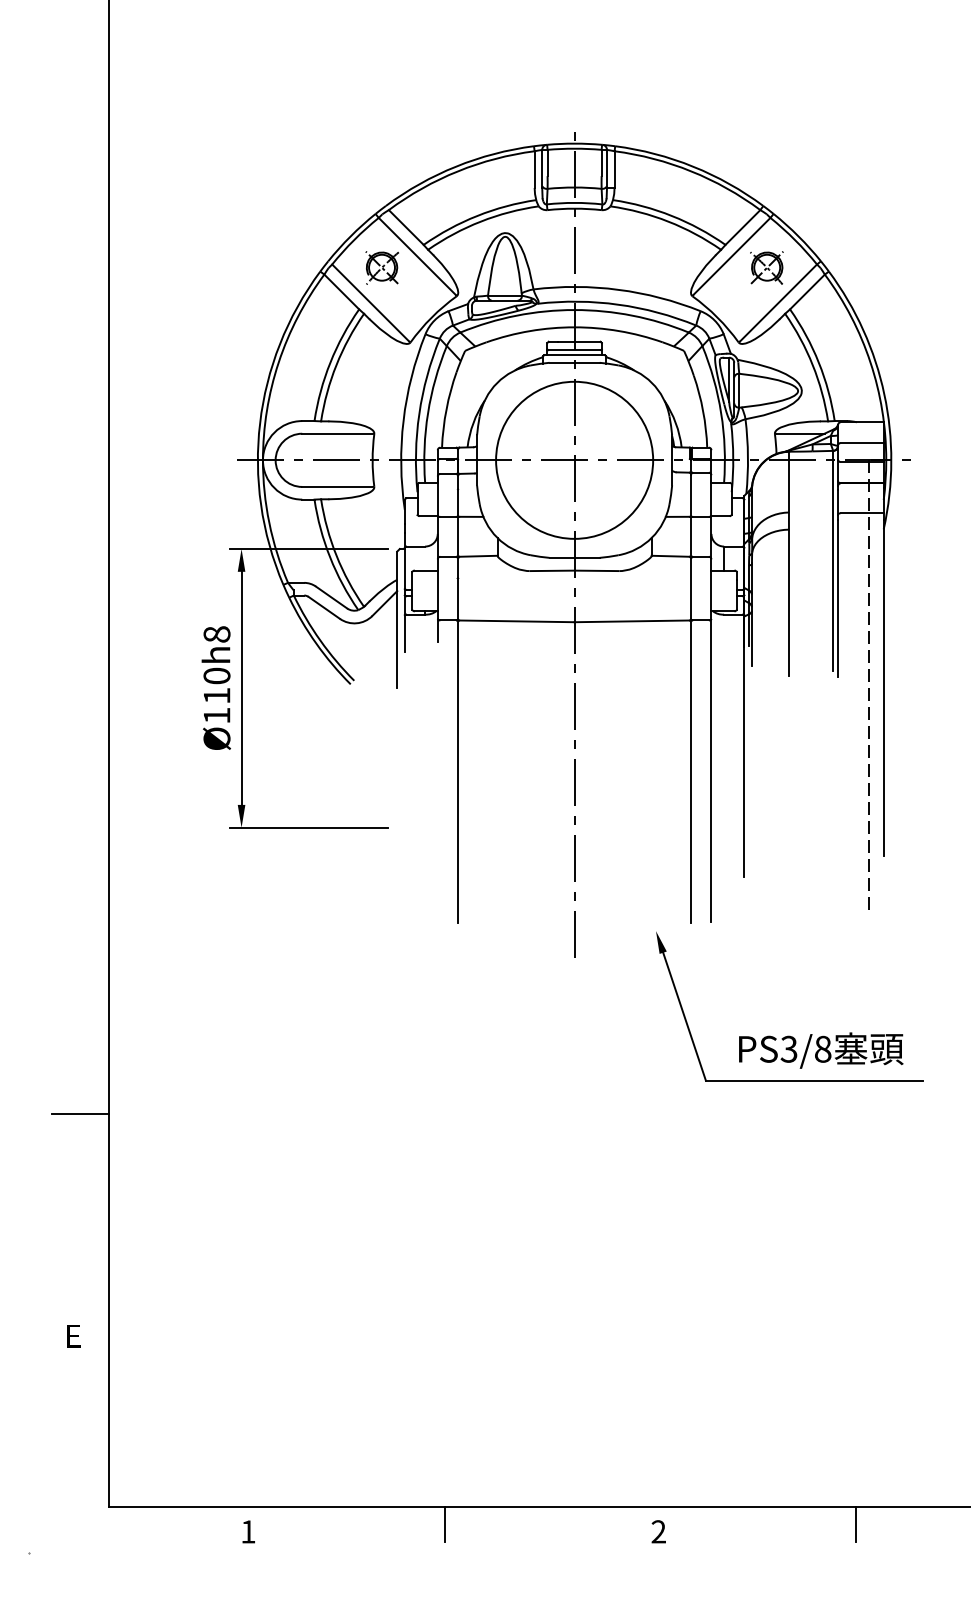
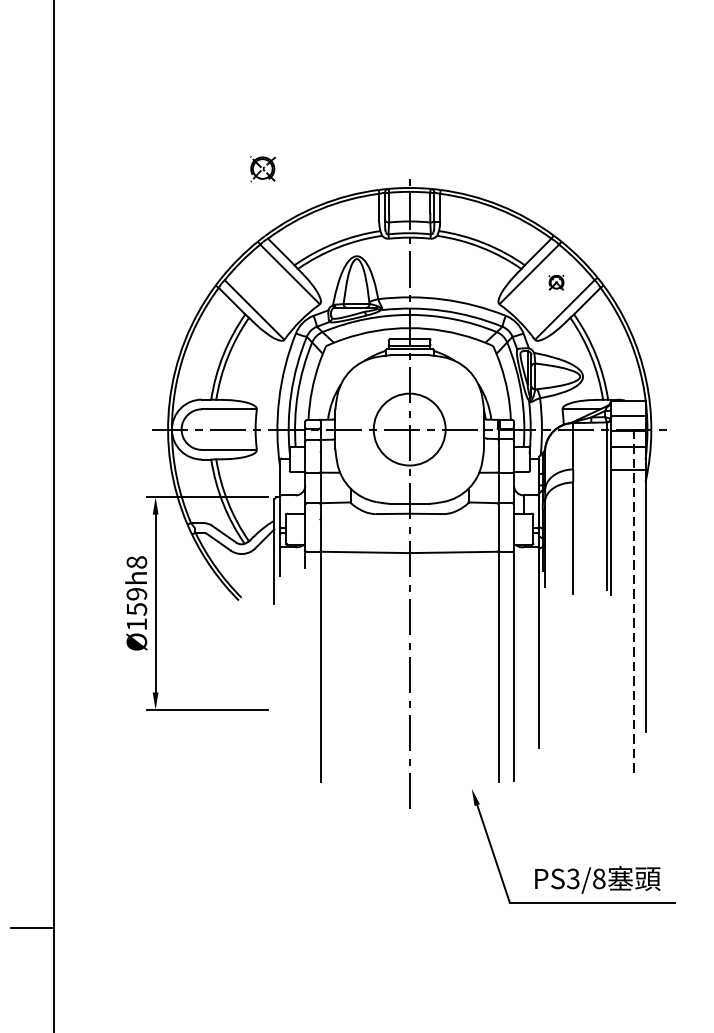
part: (381, 267) -> (262, 168), moved
part: (766, 267) -> (556, 282), size x0.6
circle: (574, 459) -> (409, 428), size x0.6
text: (216, 685) -> (136, 601), Ø110h8 -> Ø159h8

